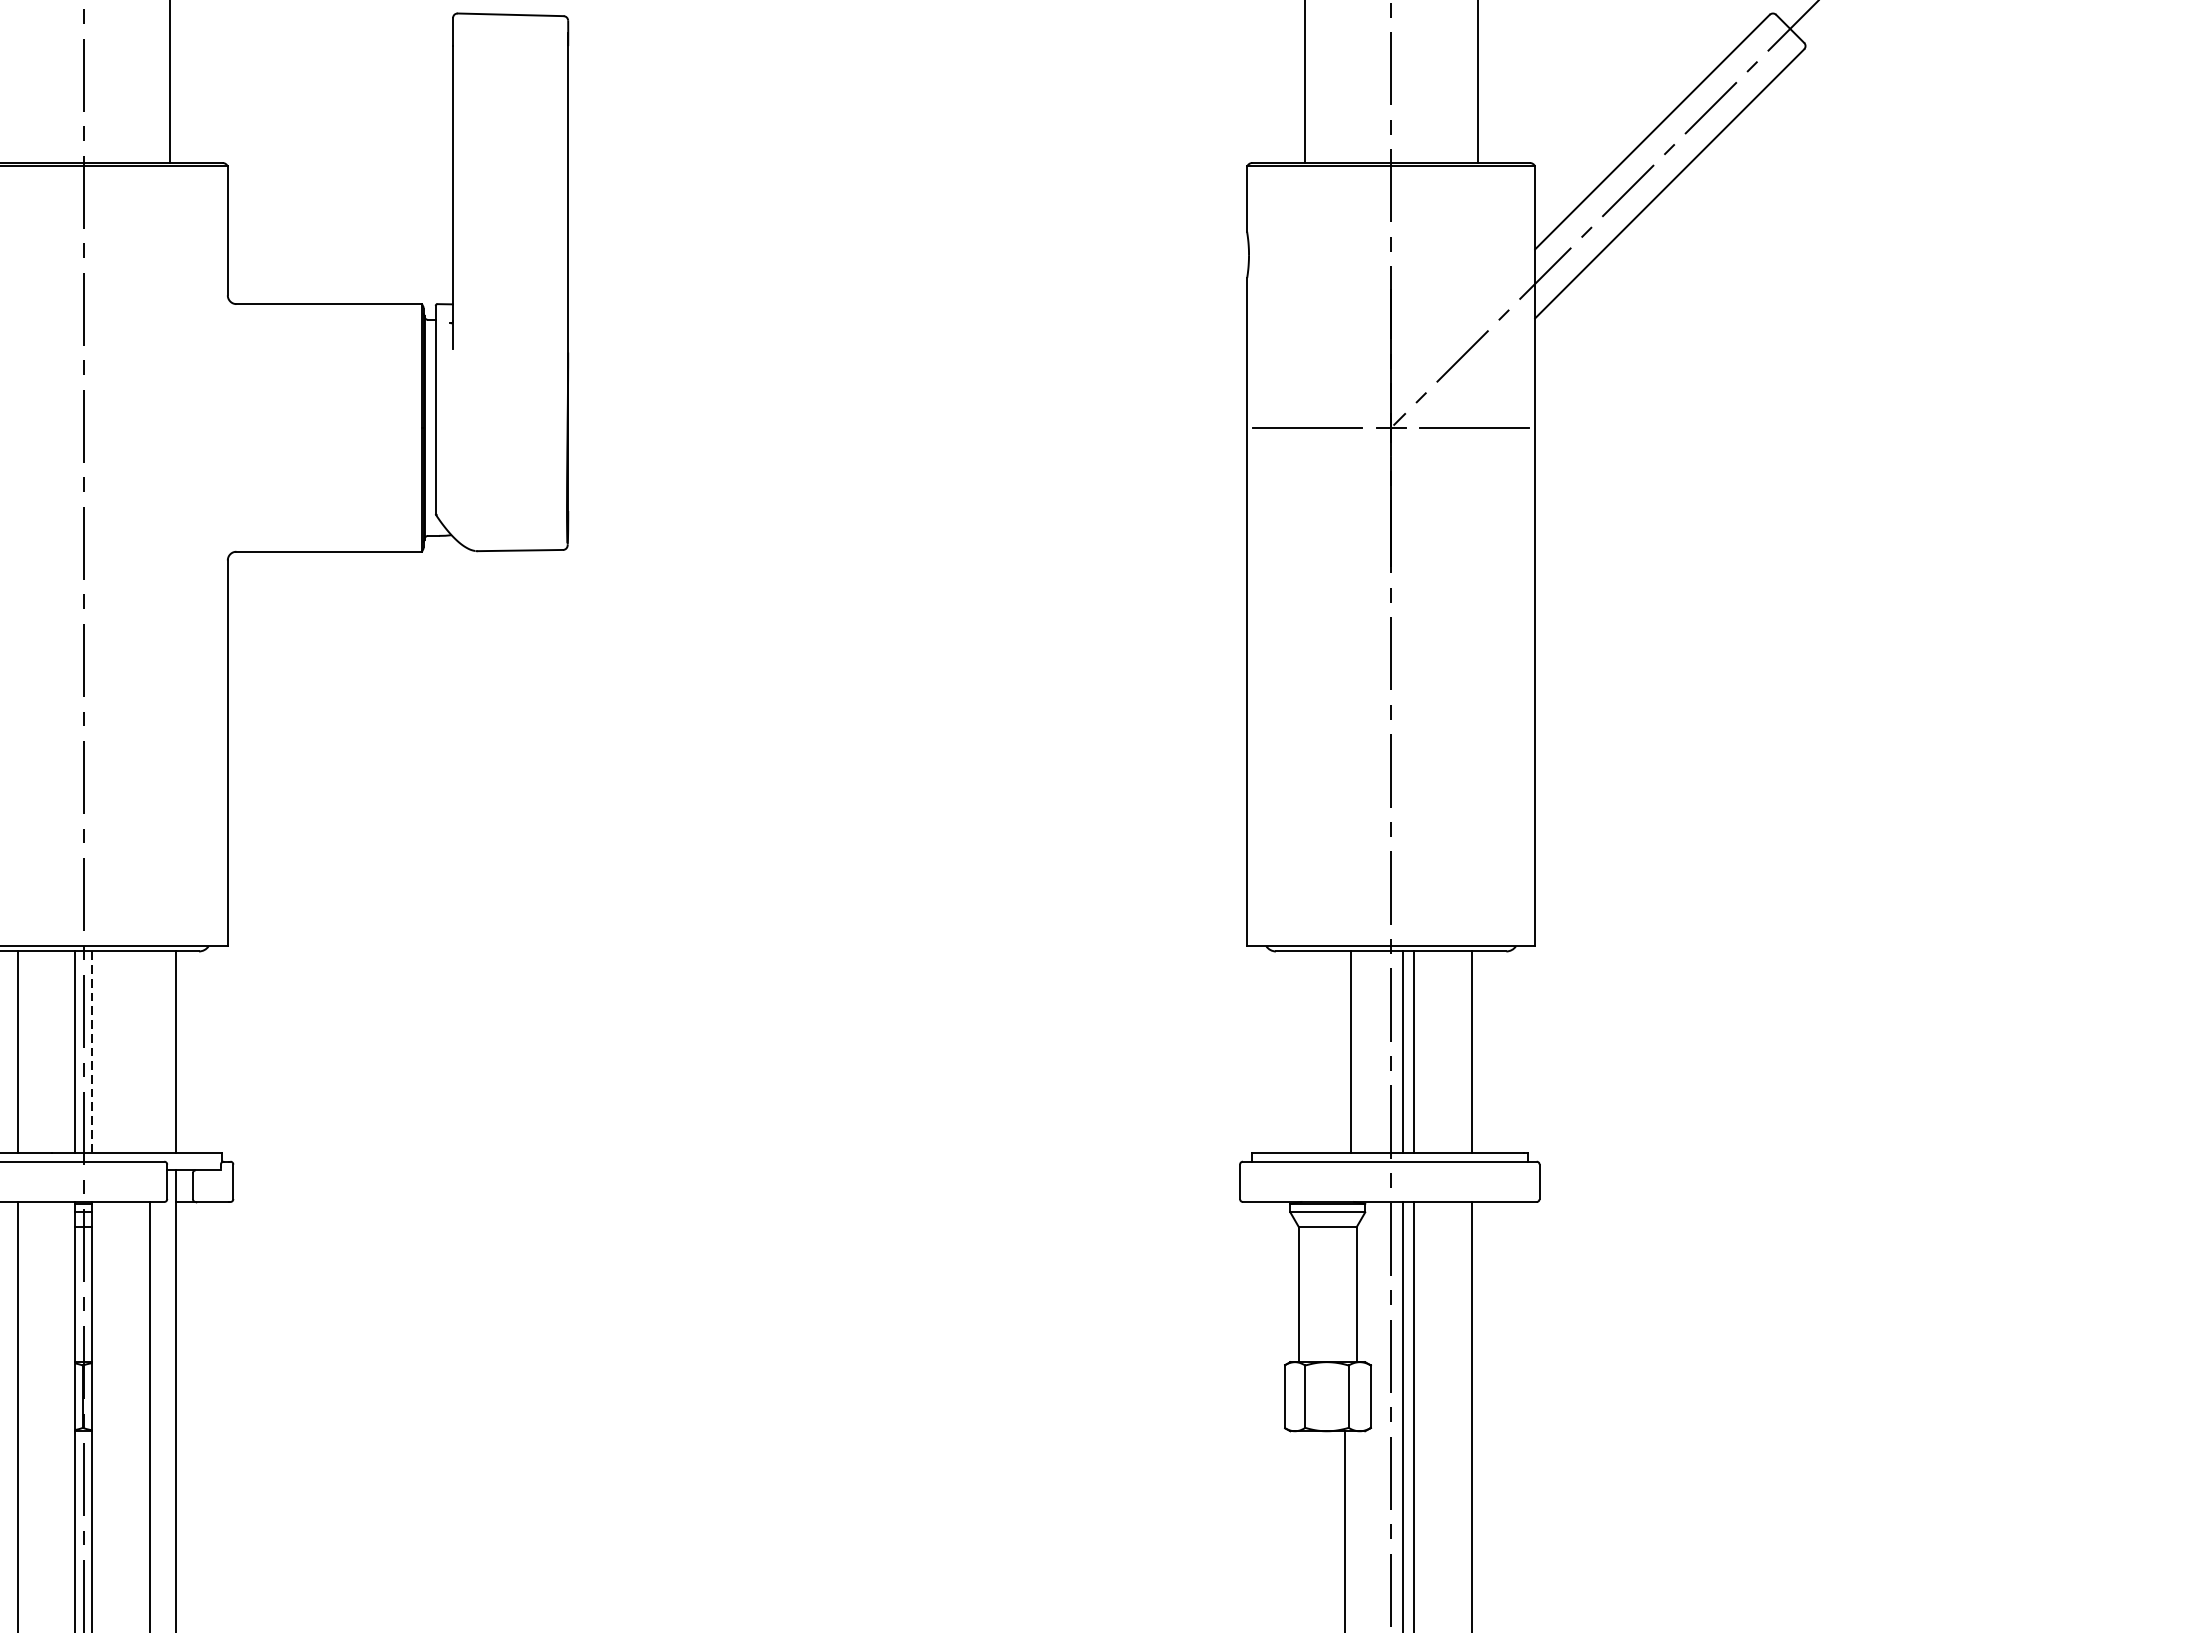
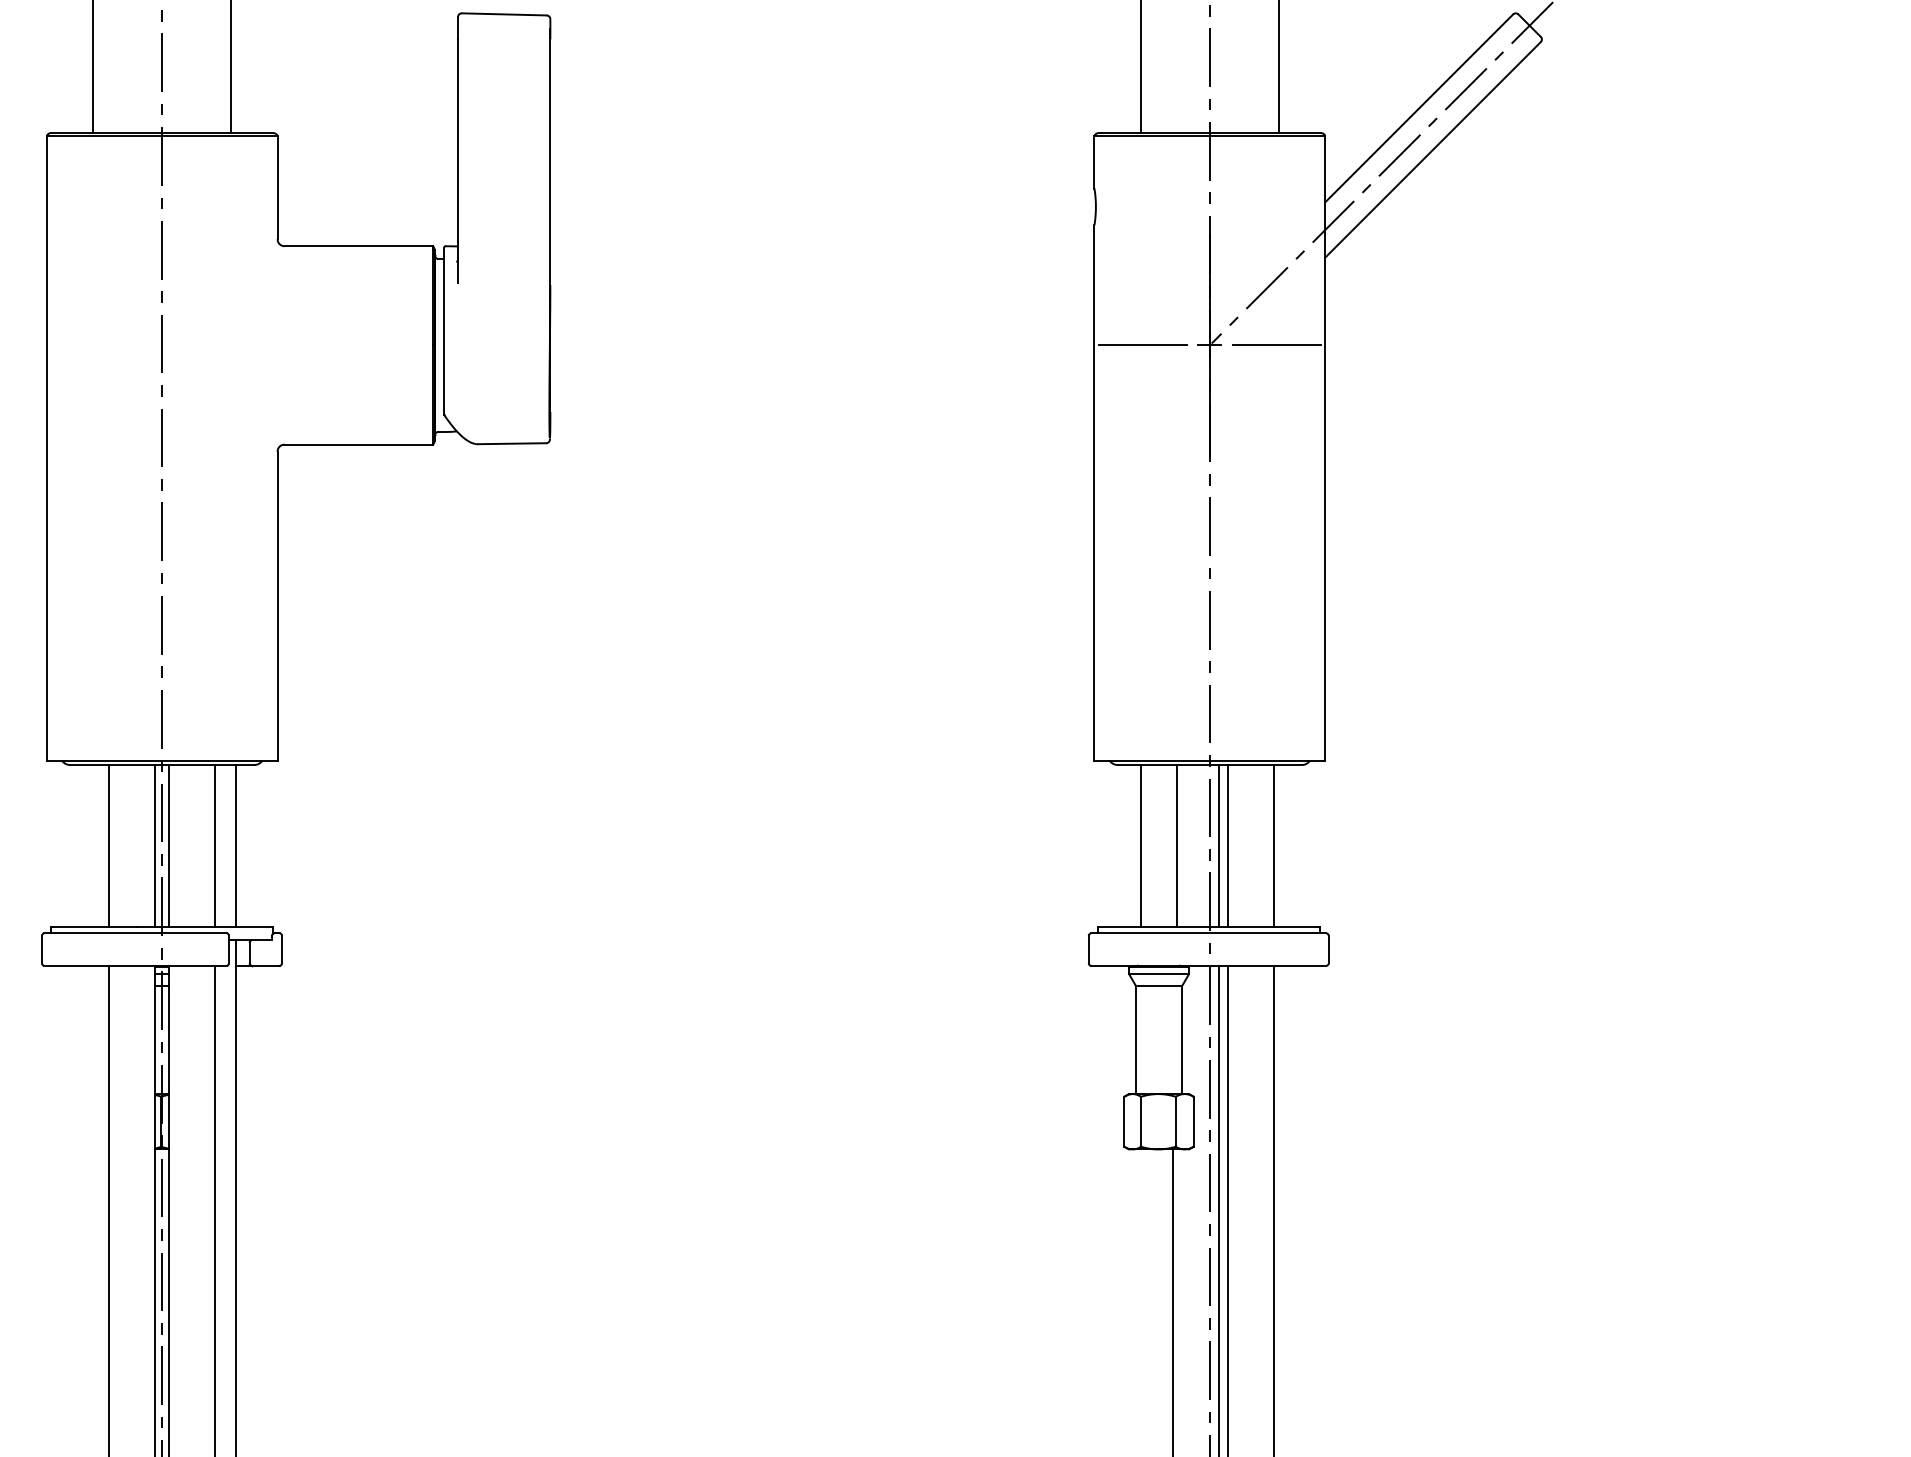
line: (92, 1051) -> (169, 845), dashed -> solid
line: (150, 1051) -> (215, 845), added
line: (1304, 1051) -> (1140, 845), added

